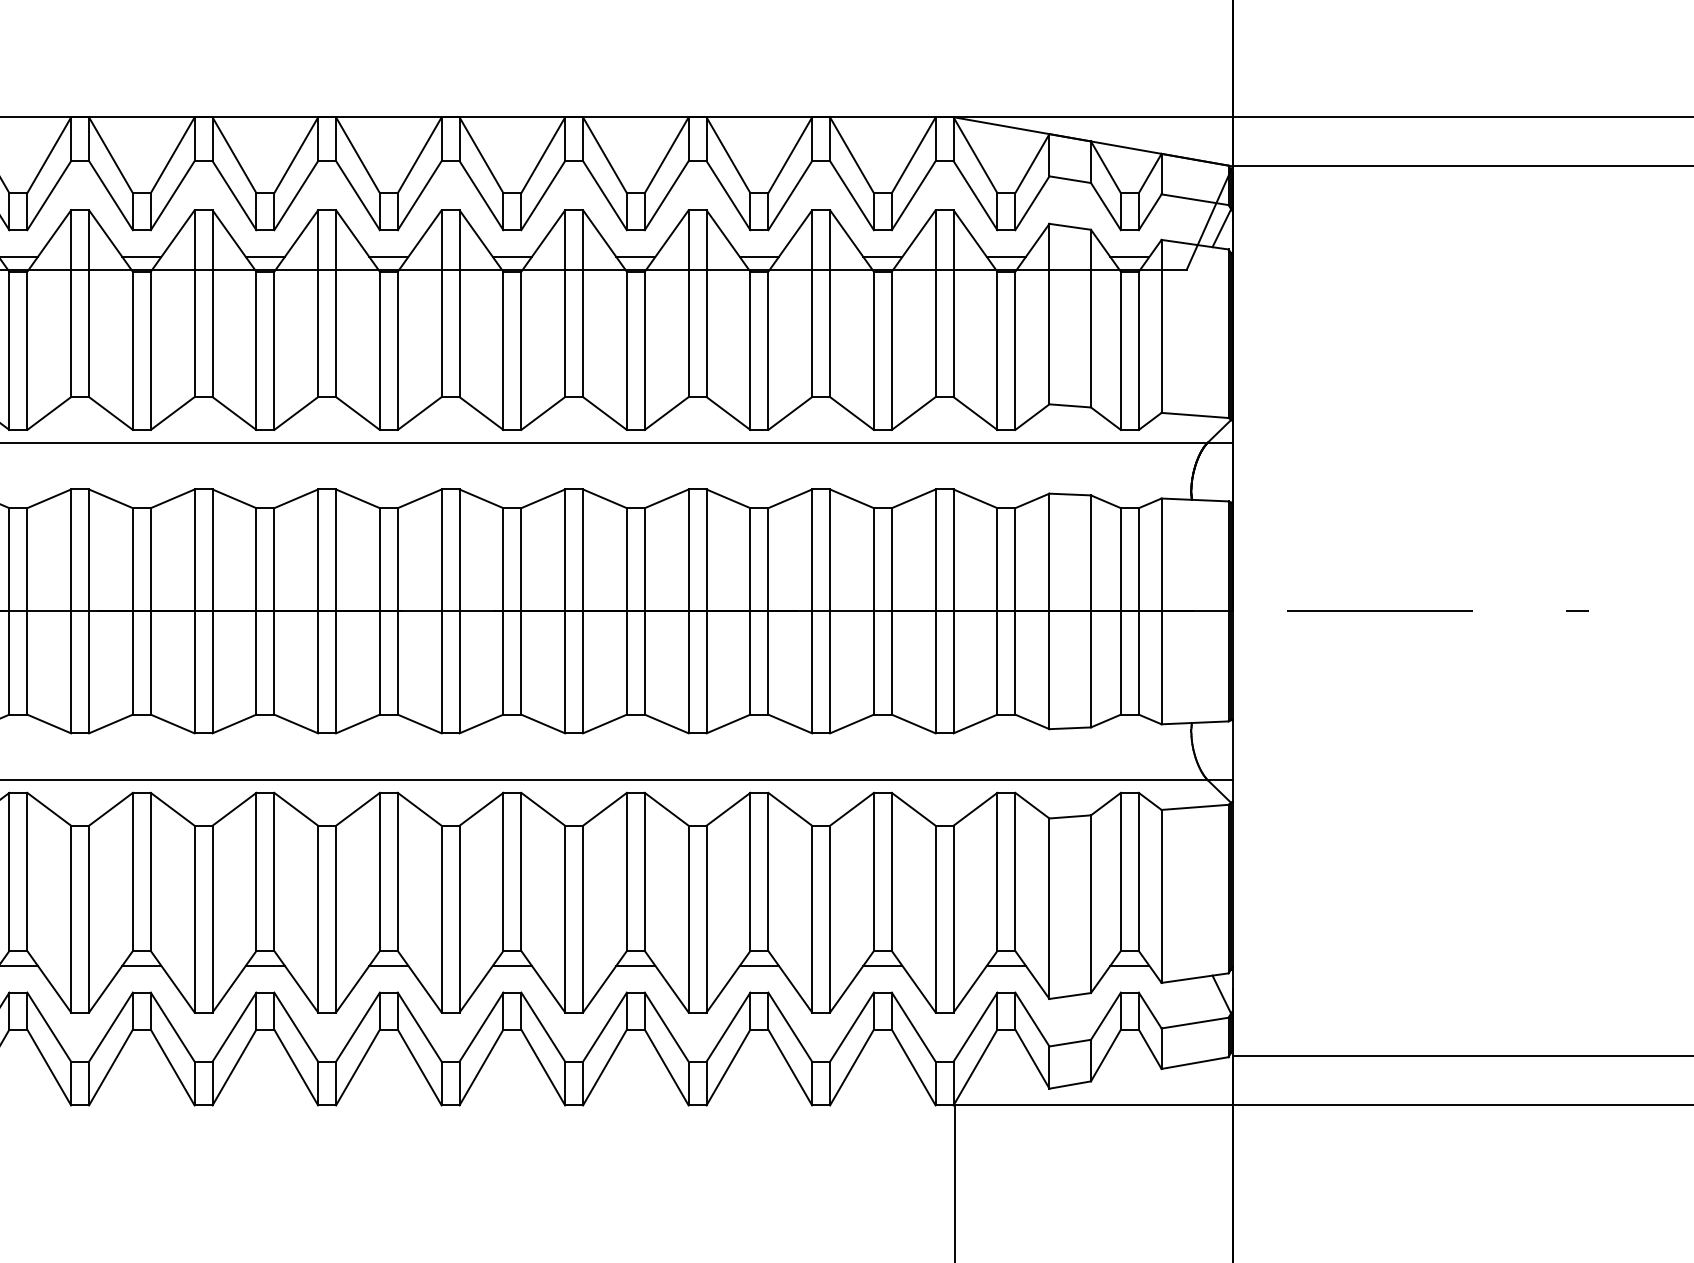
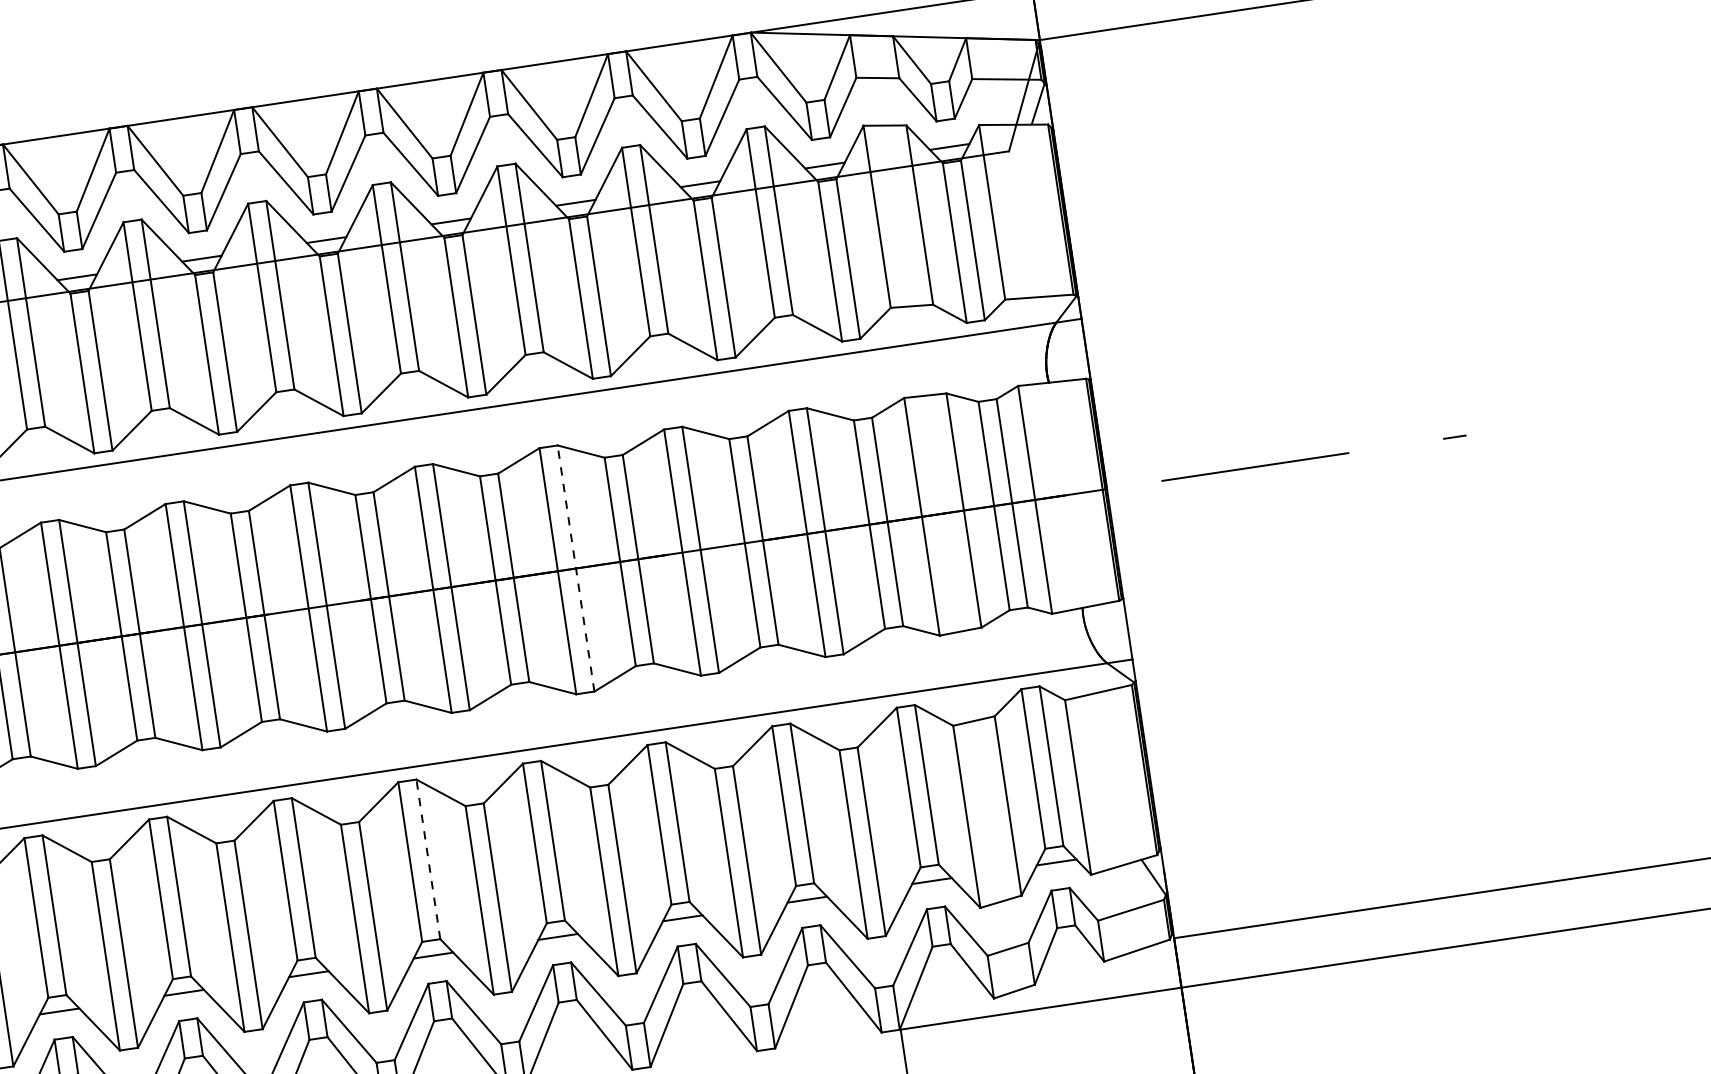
line: (706, 611) -> (575, 568), solid -> dashed
line: (521, 871) -> (428, 858), solid -> dashed

